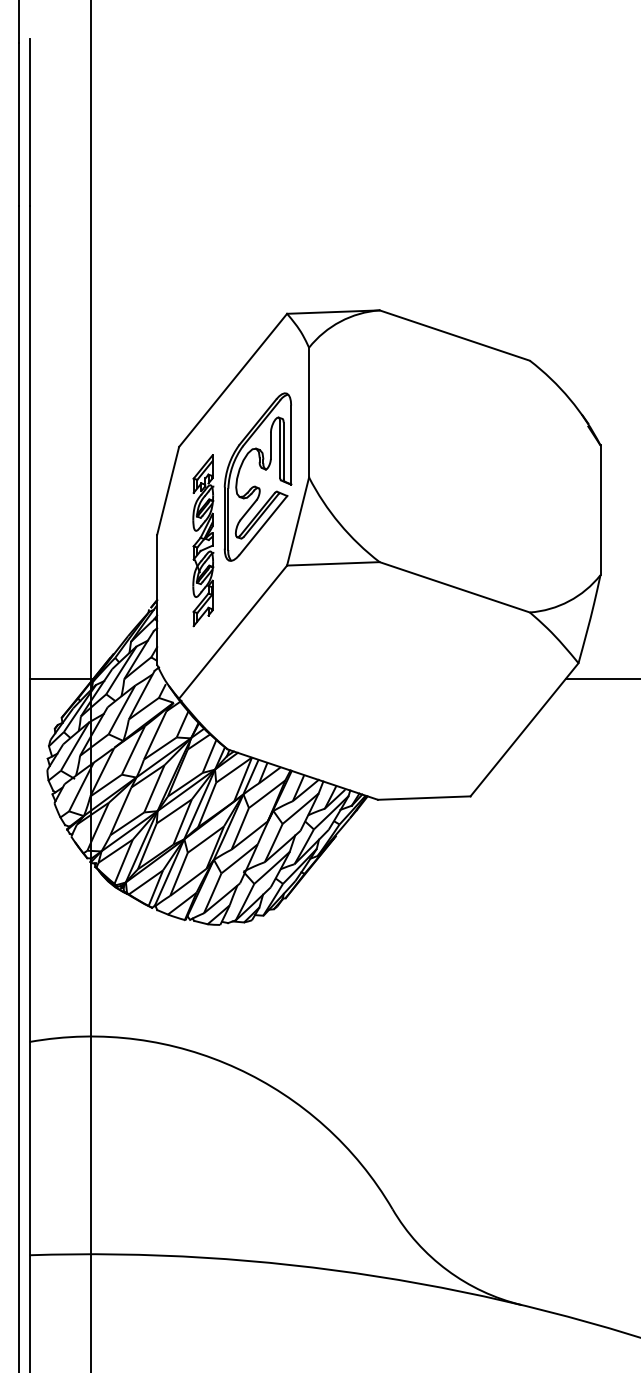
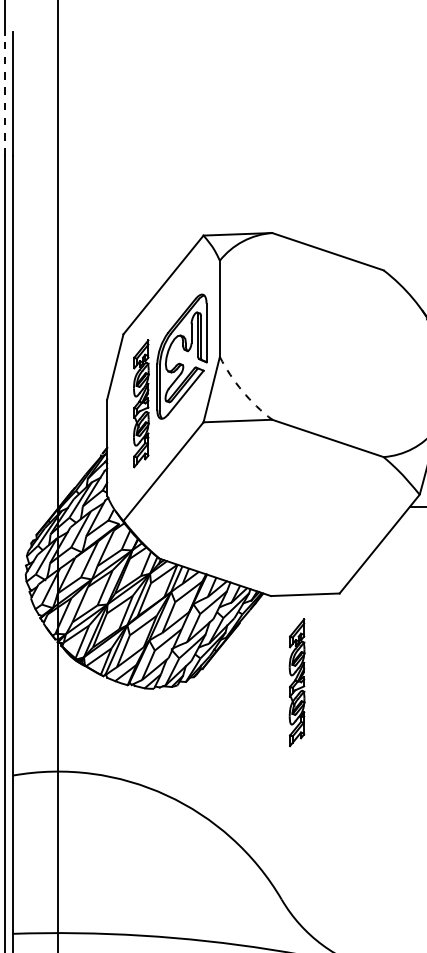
line: (19, 124) -> (5, 95), solid -> dashed
arc: (339, 523) -> (242, 391), solid -> dashed
line: (61, 679) -> (36, 506), removed
part: (413, 916) -> (297, 682), added

